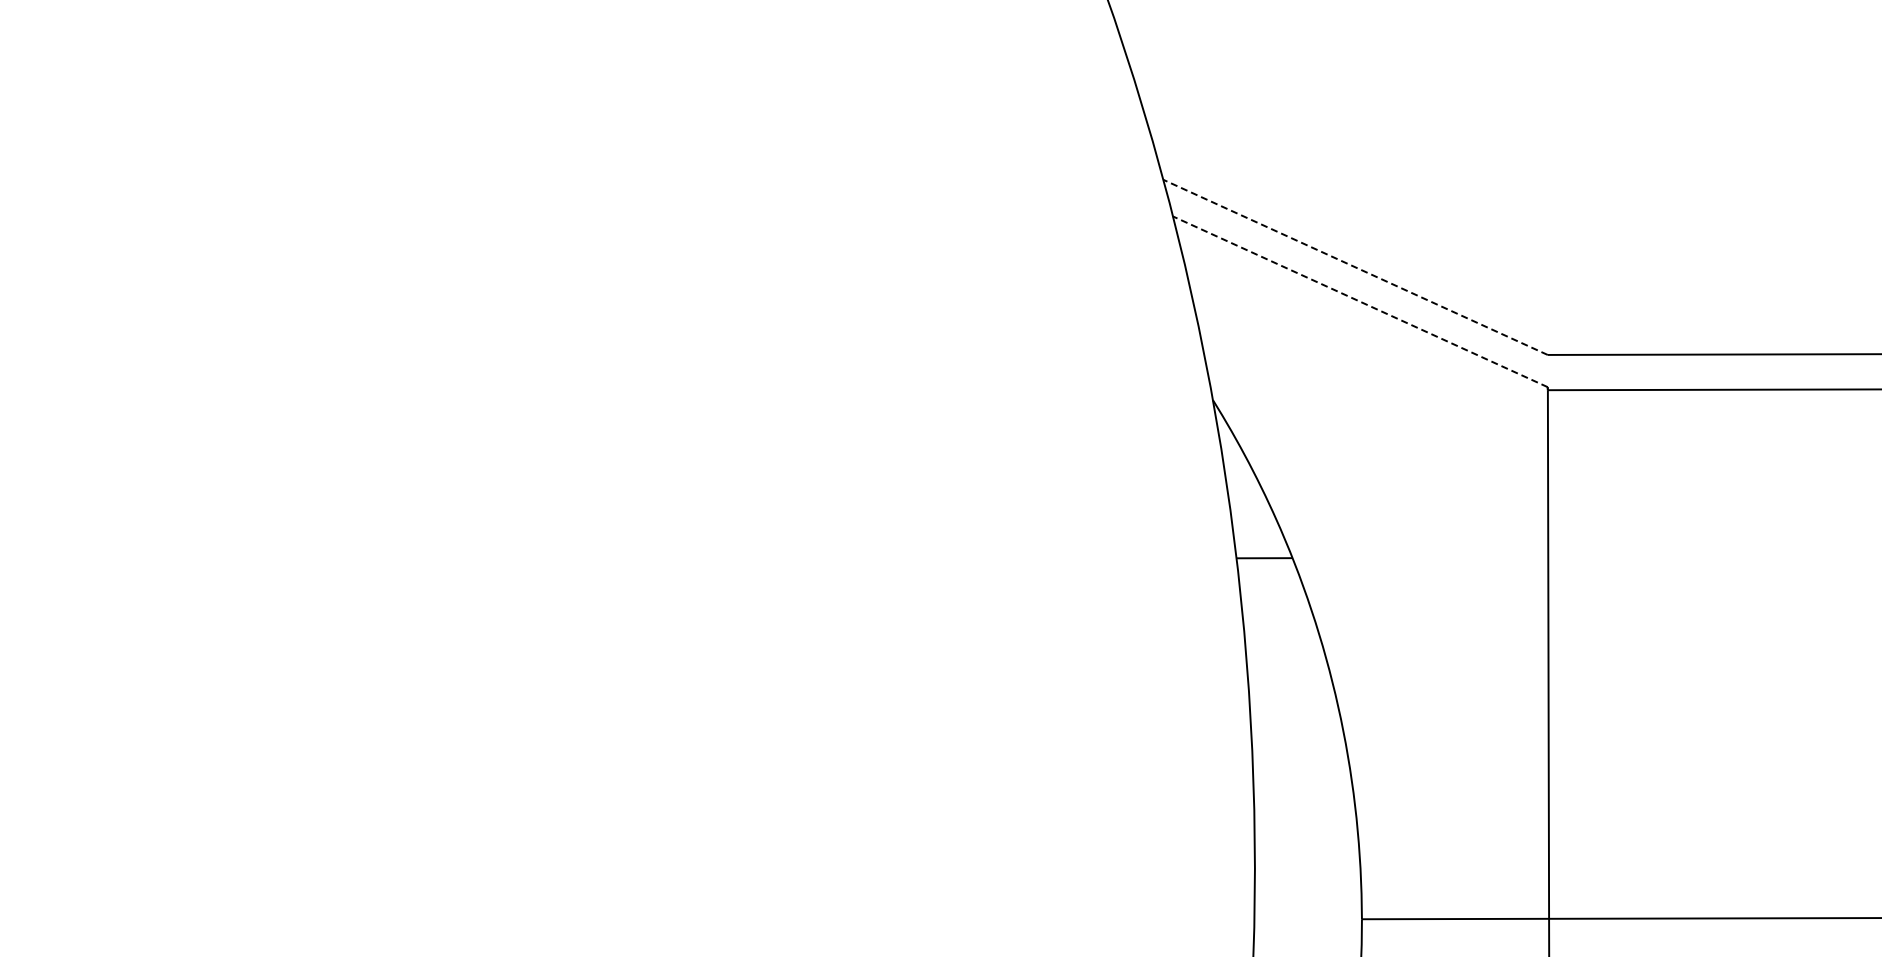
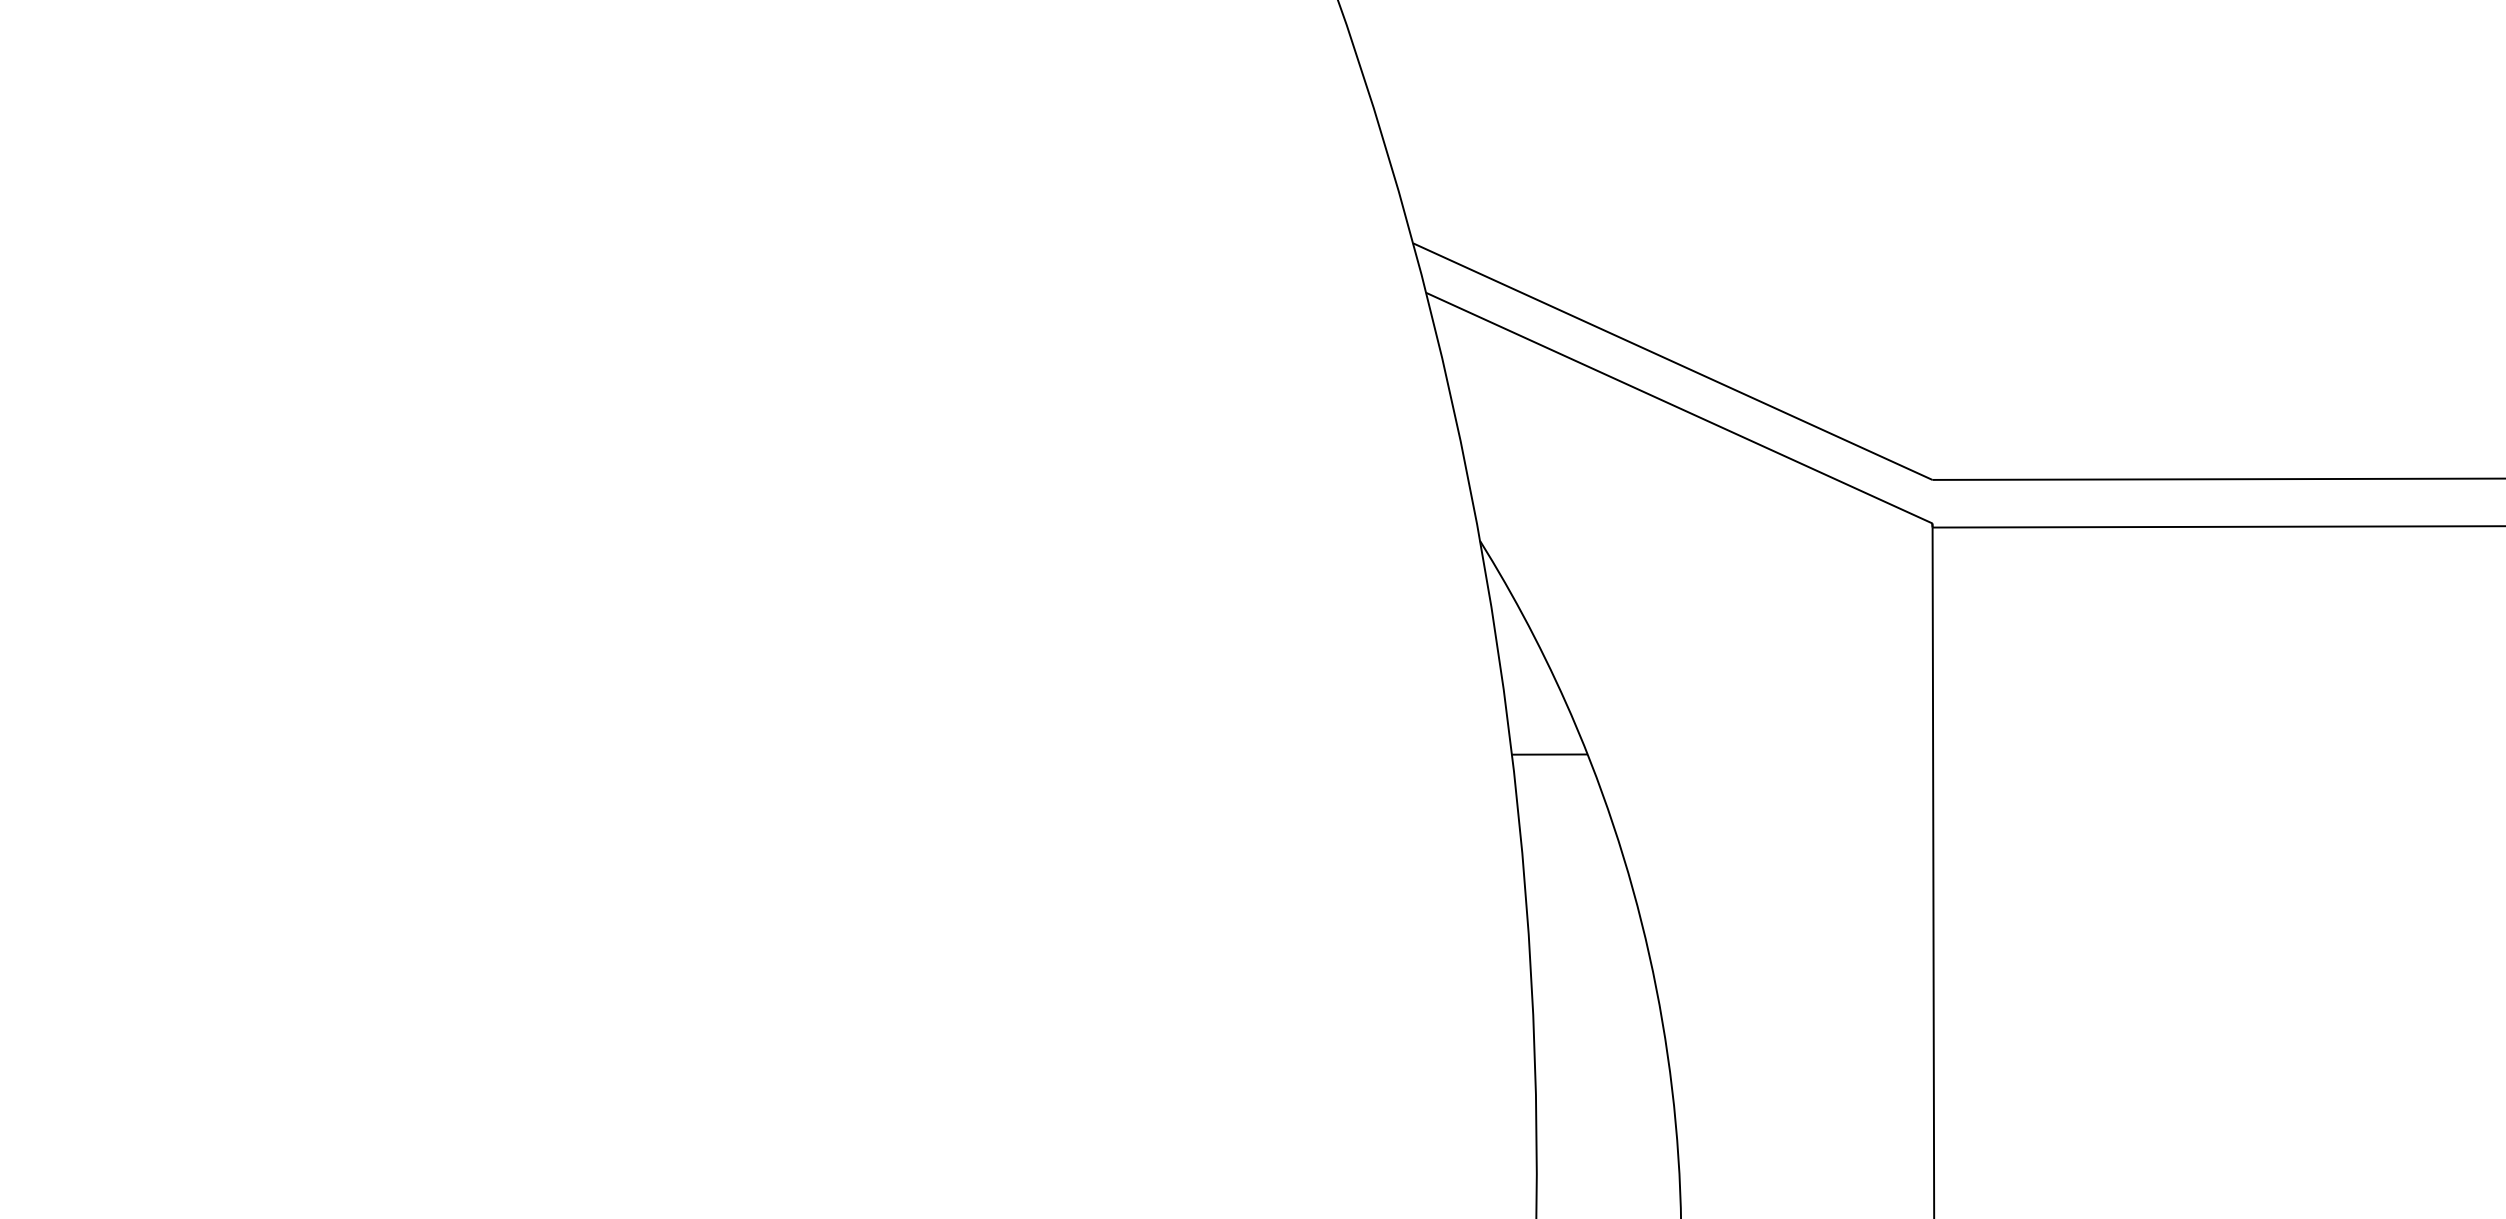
line: (1355, 267) -> (1672, 361), dashed -> solid
line: (1360, 301) -> (1679, 407), dashed -> solid

